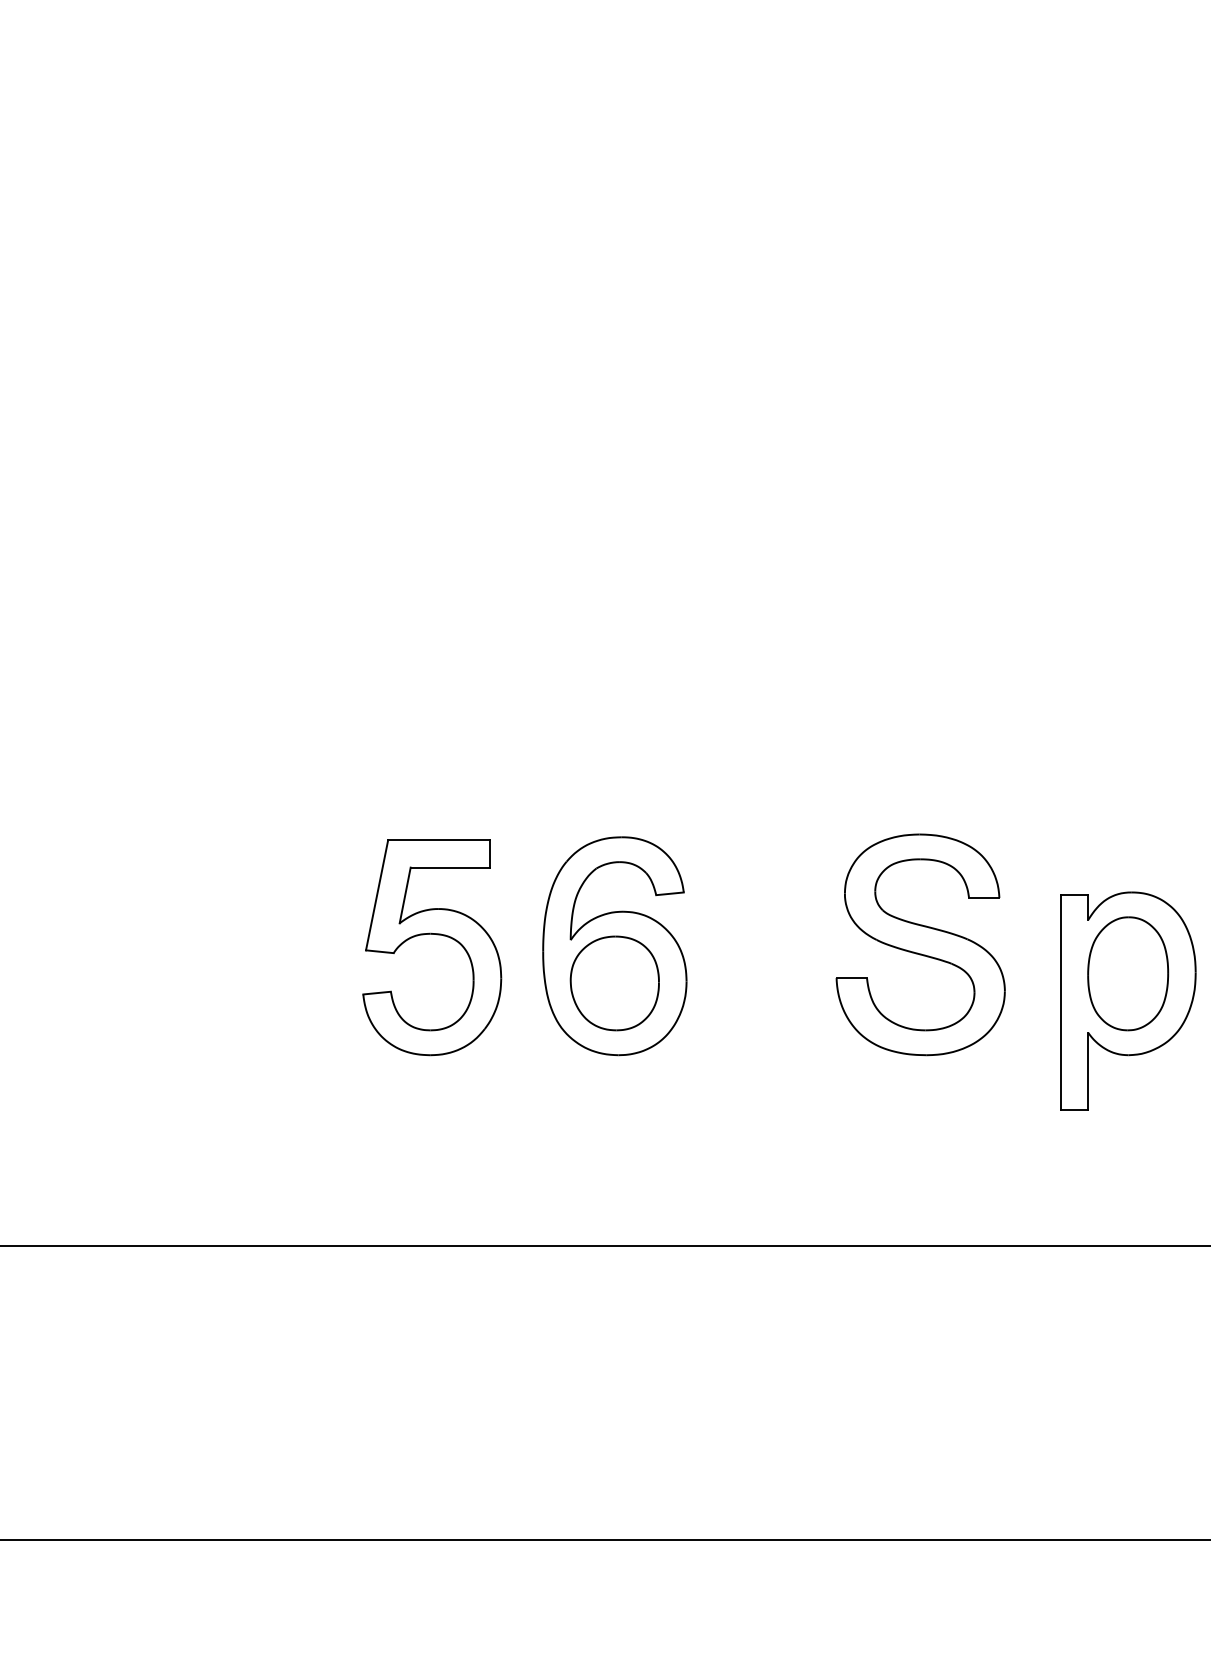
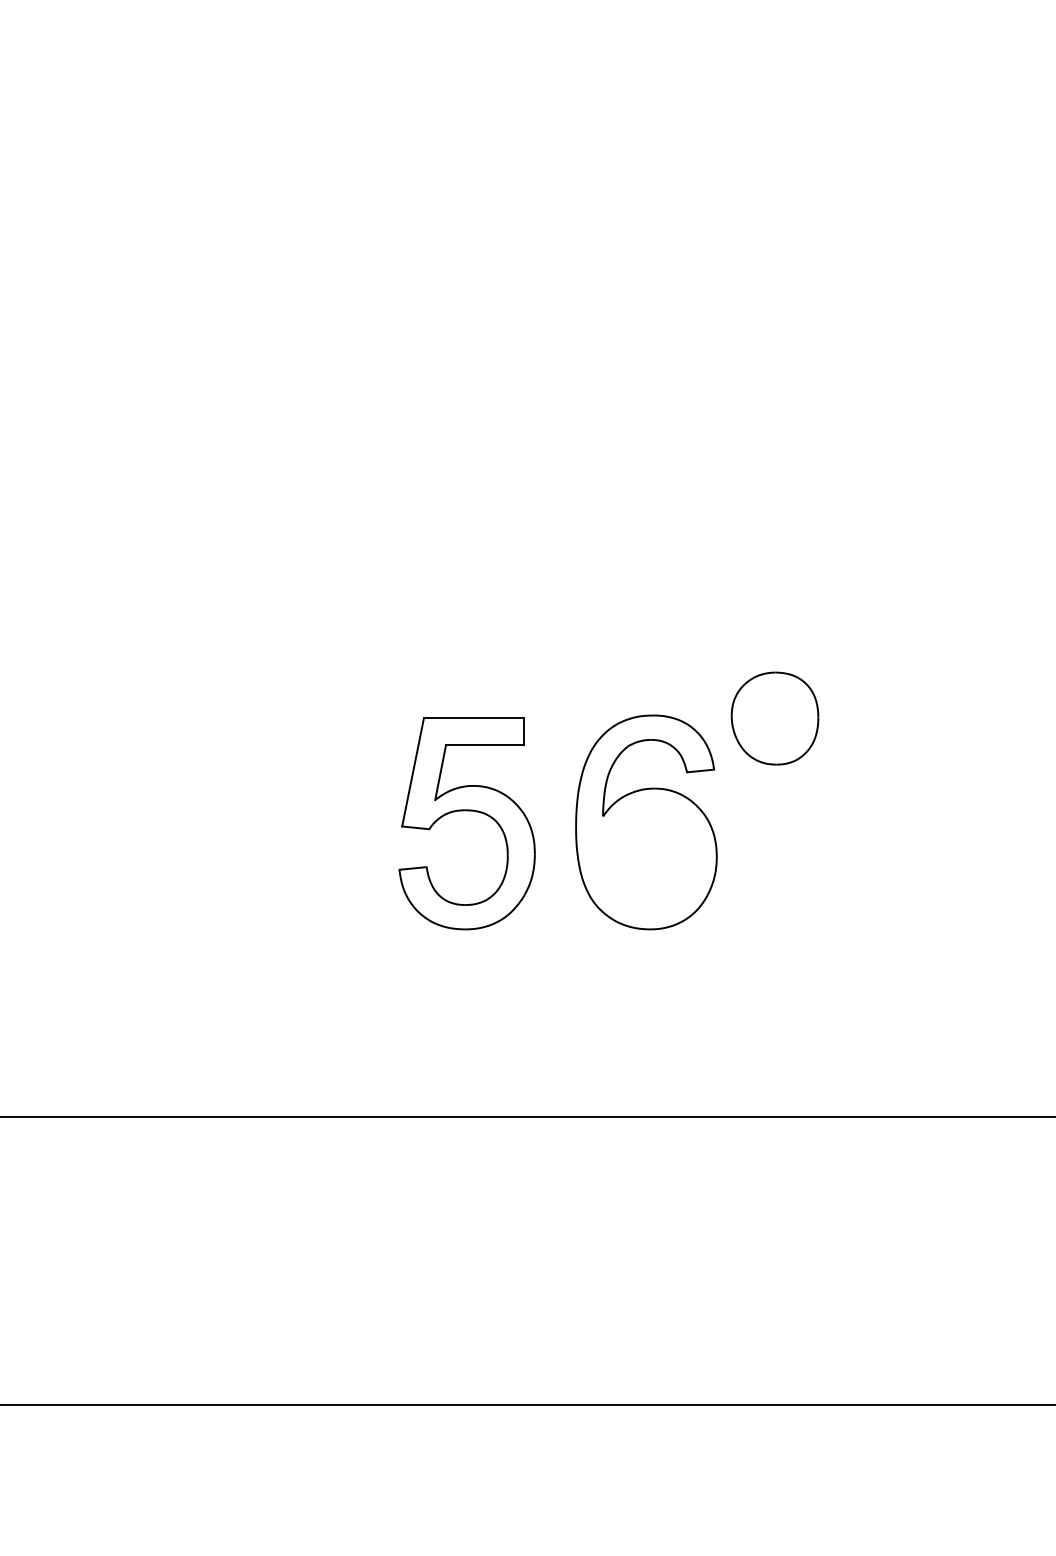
part: (920, 944) -> (946, 820), removed
part: (614, 983) -> (774, 718), moved

